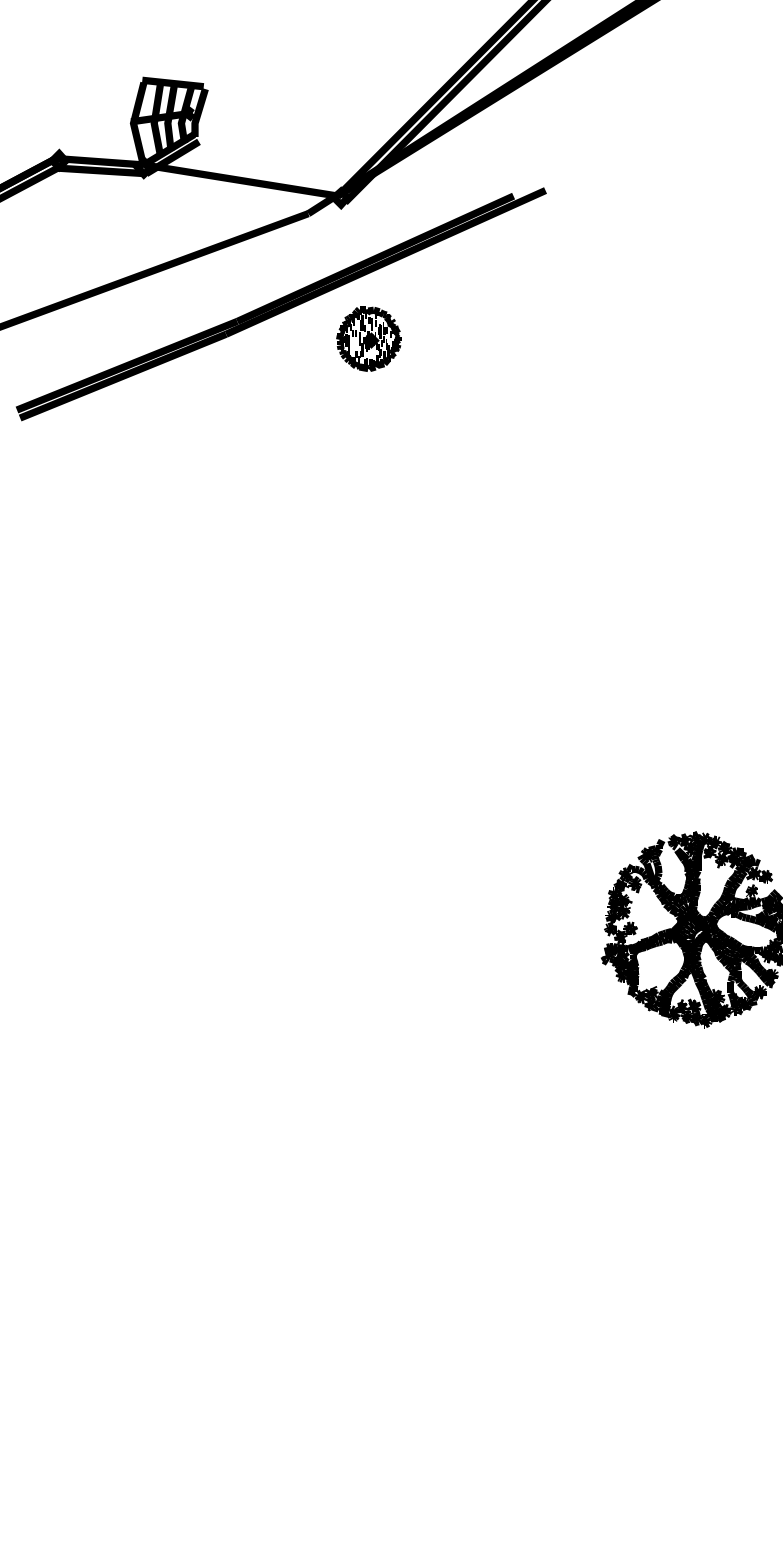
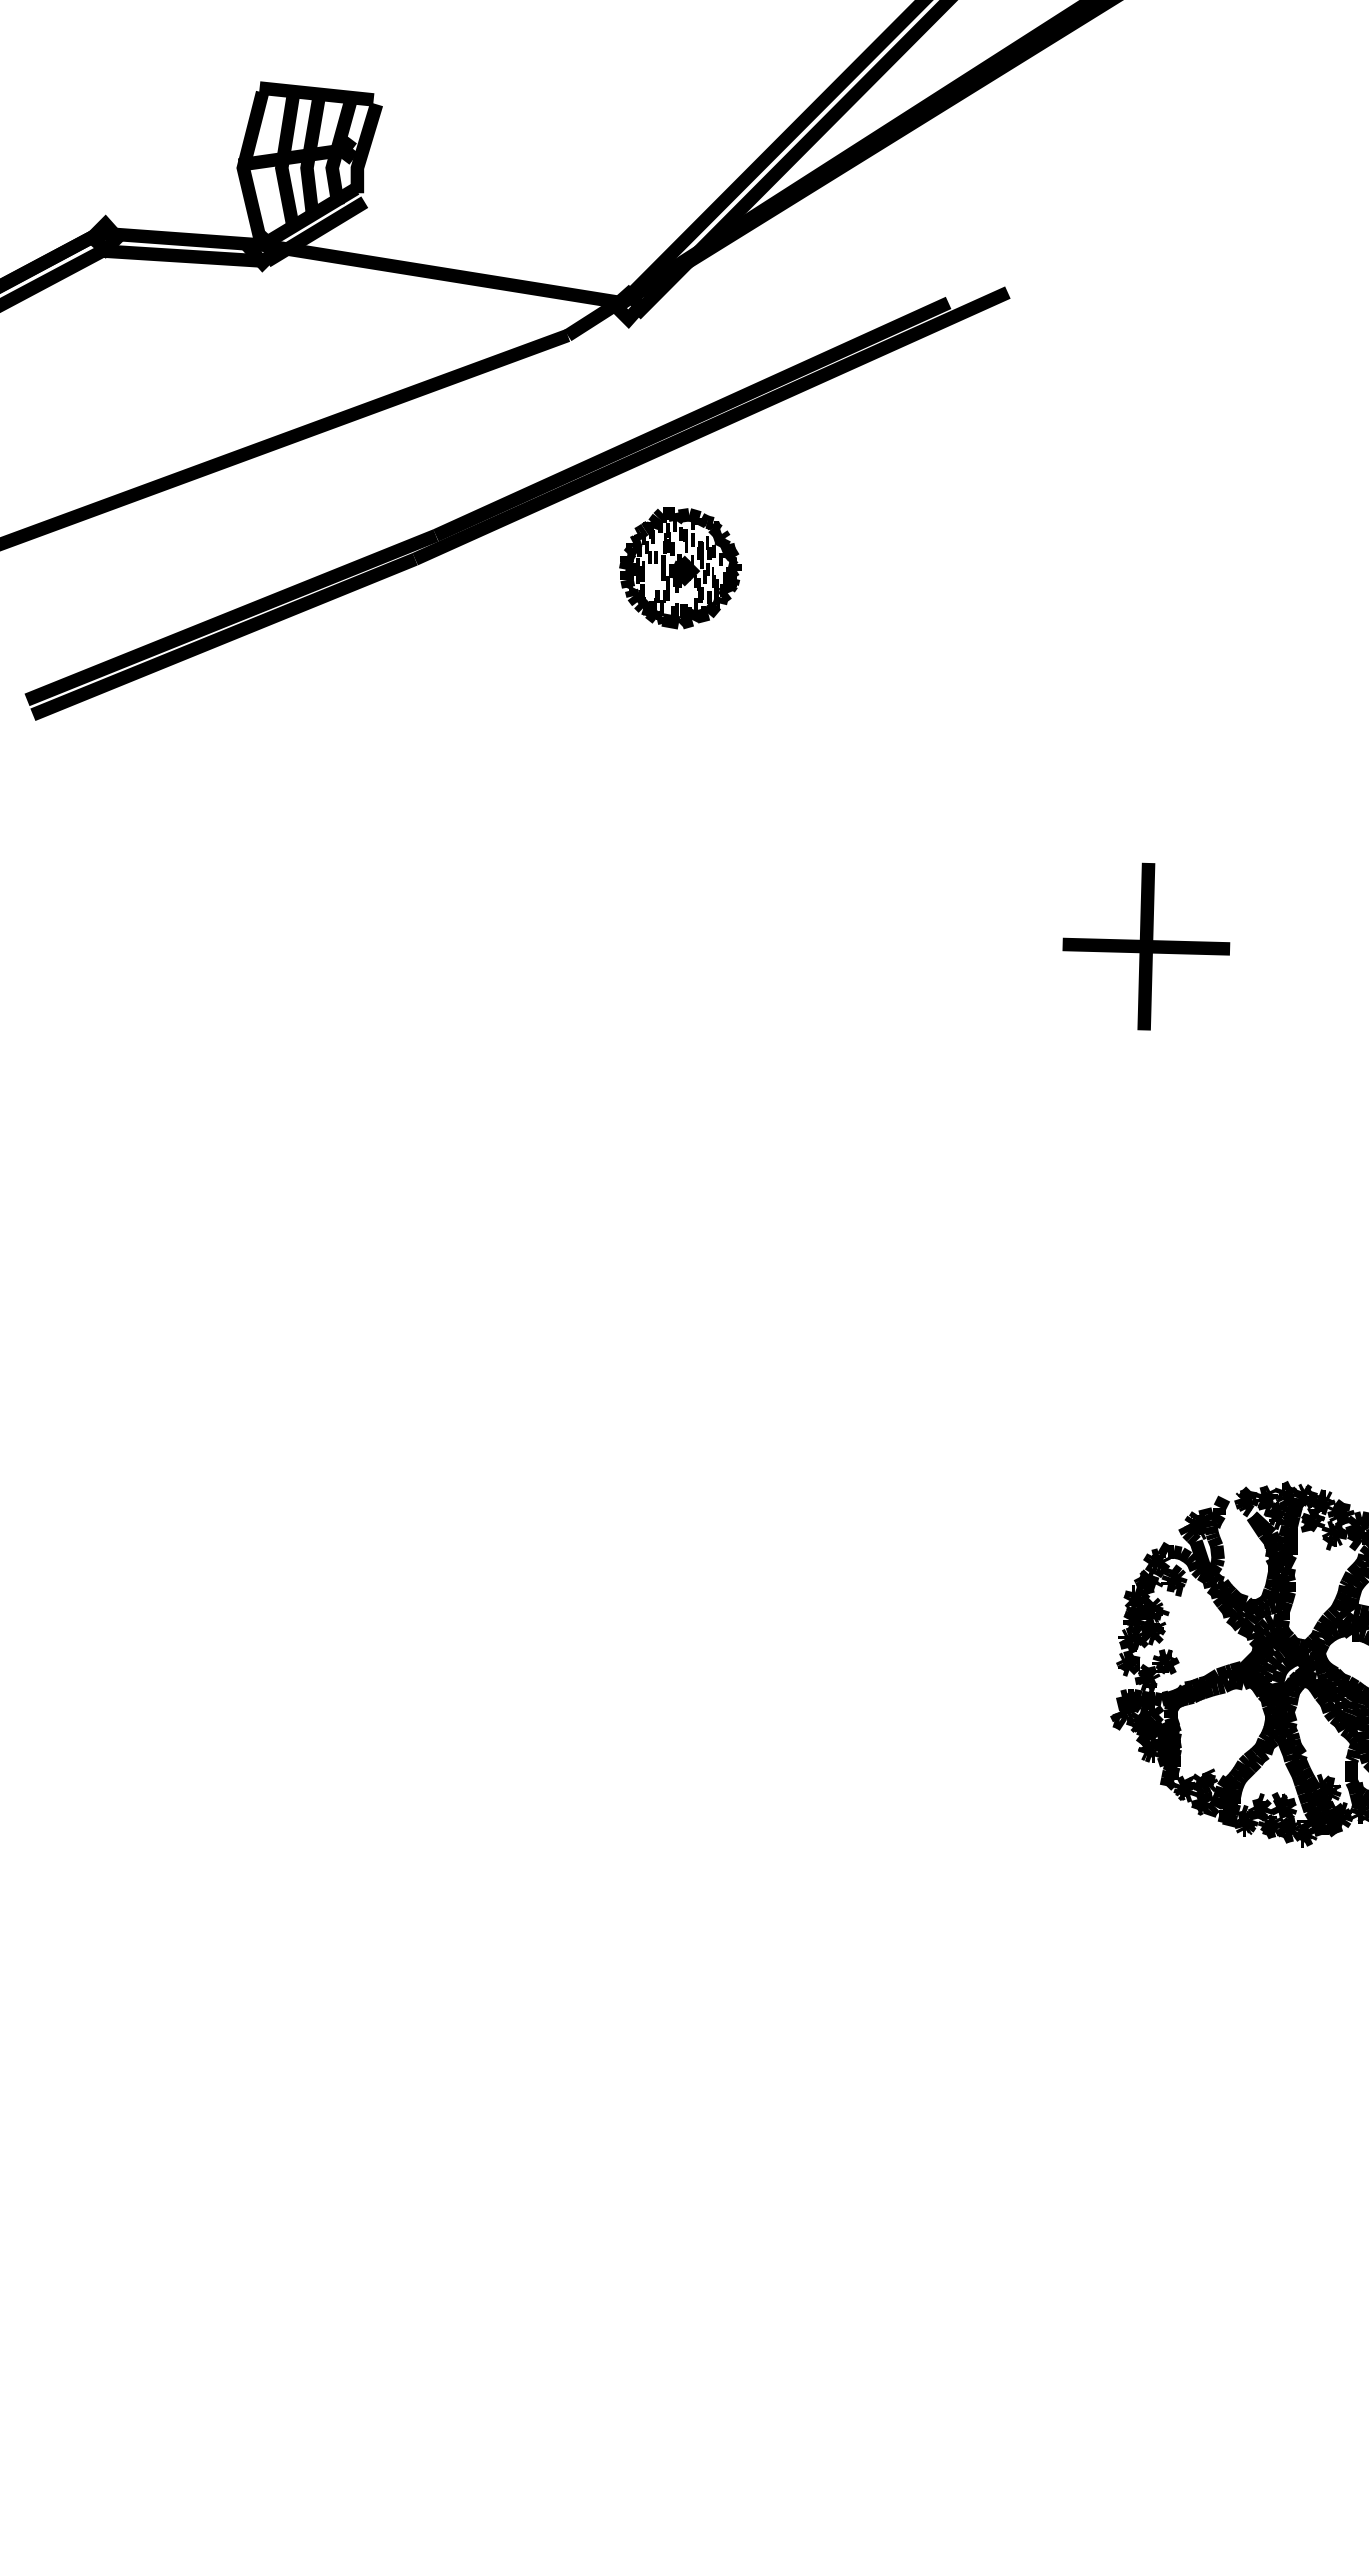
part: (620, 542) -> (1146, 945), added

